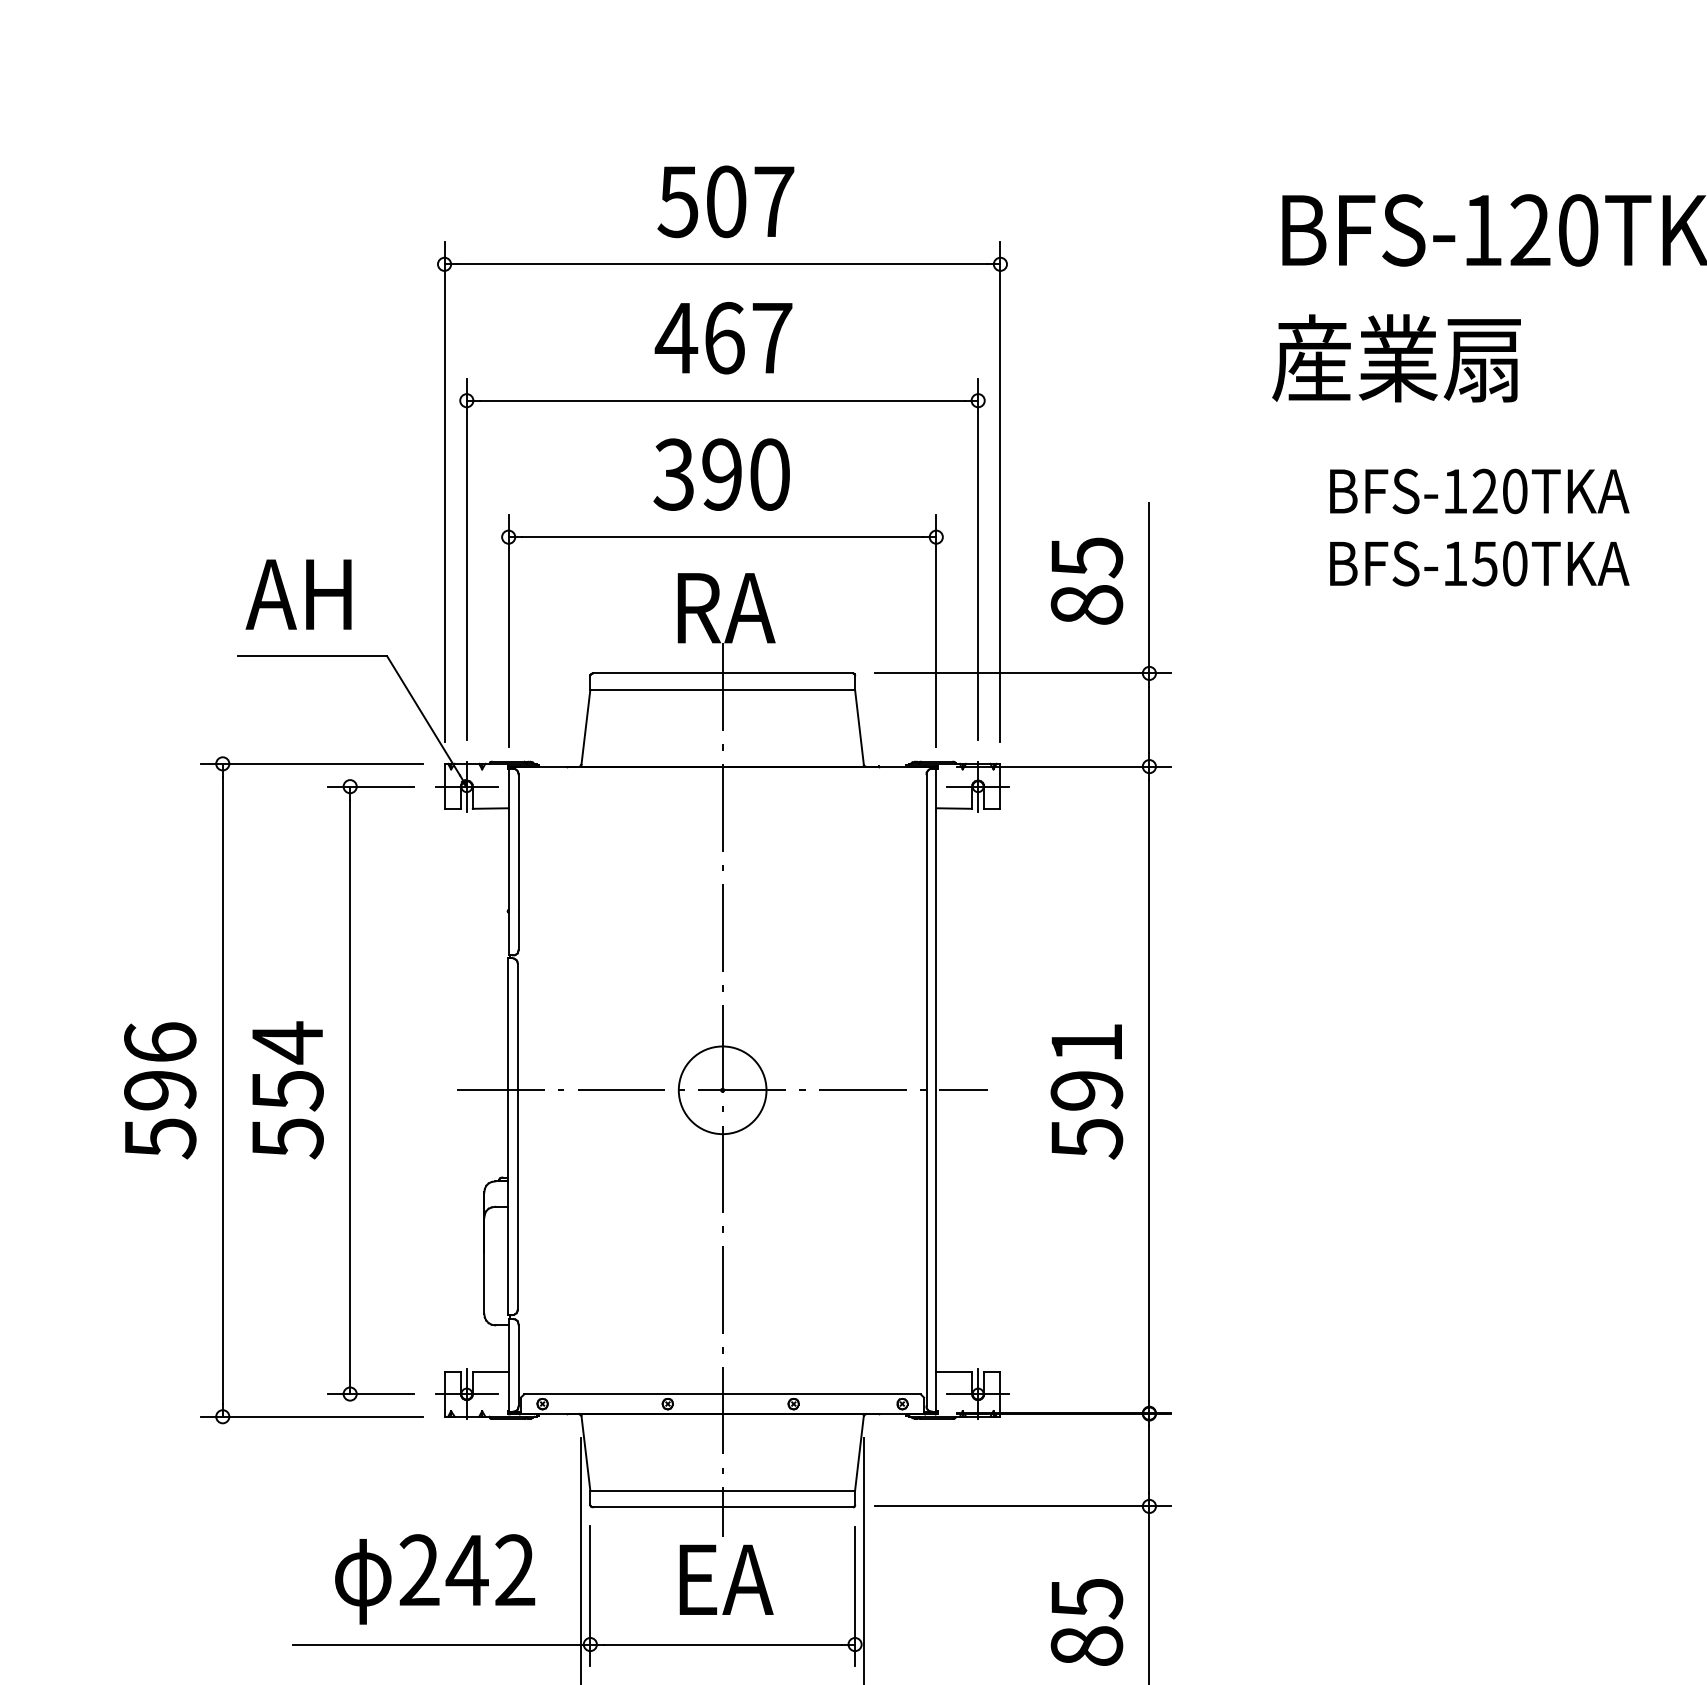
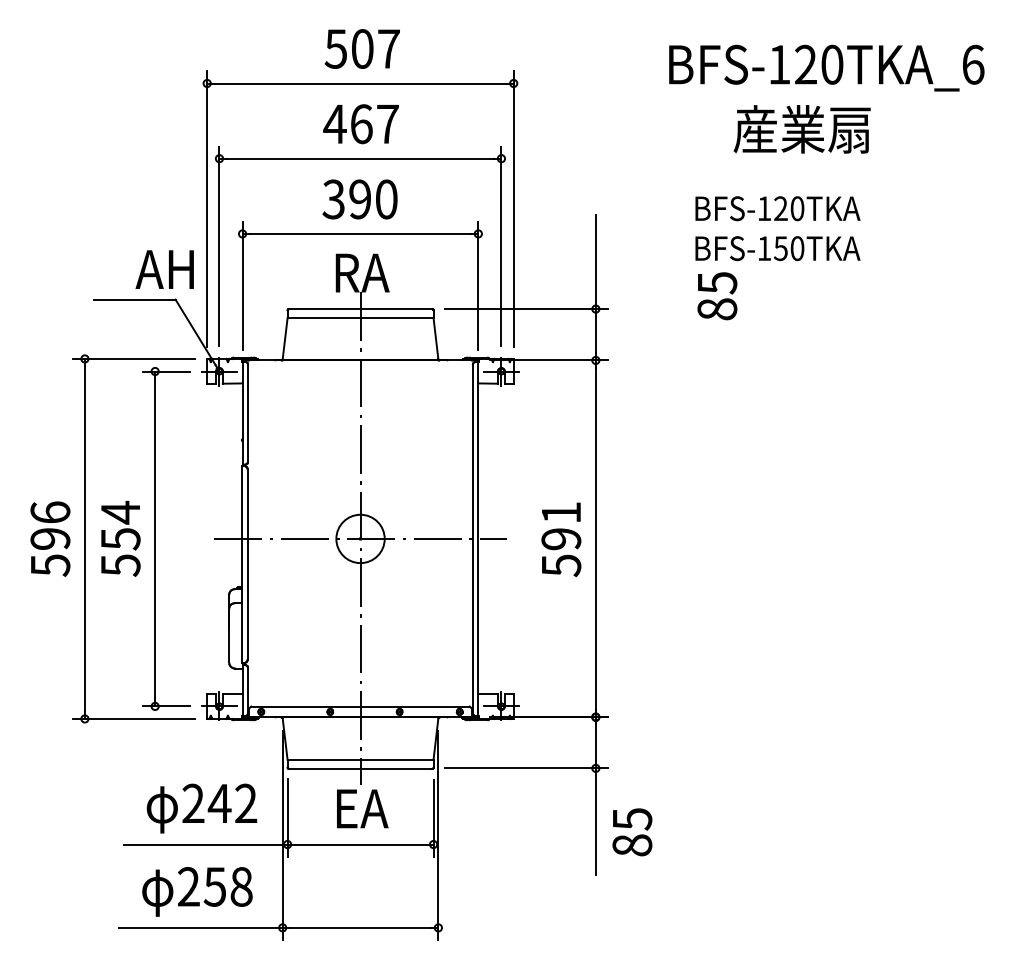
text: (1395, 358) -> (801, 129), moved
text: (1087, 581) -> (717, 296), moved
text: (298, 594) -> (164, 269), moved
text: (1087, 1622) -> (632, 832), moved

